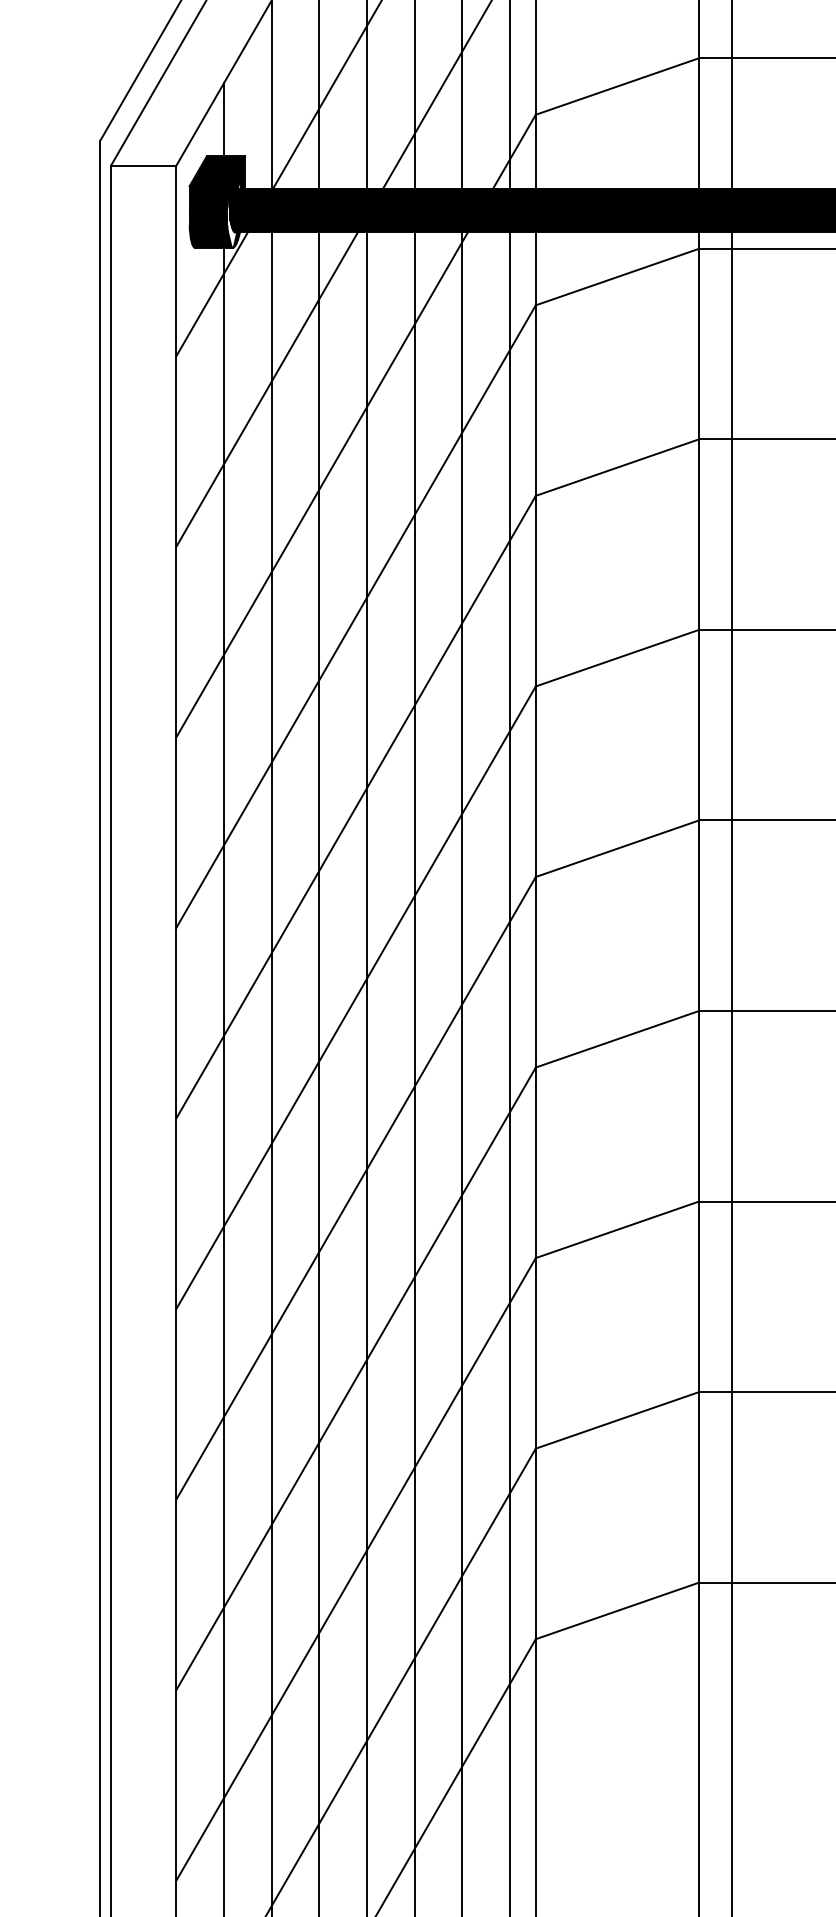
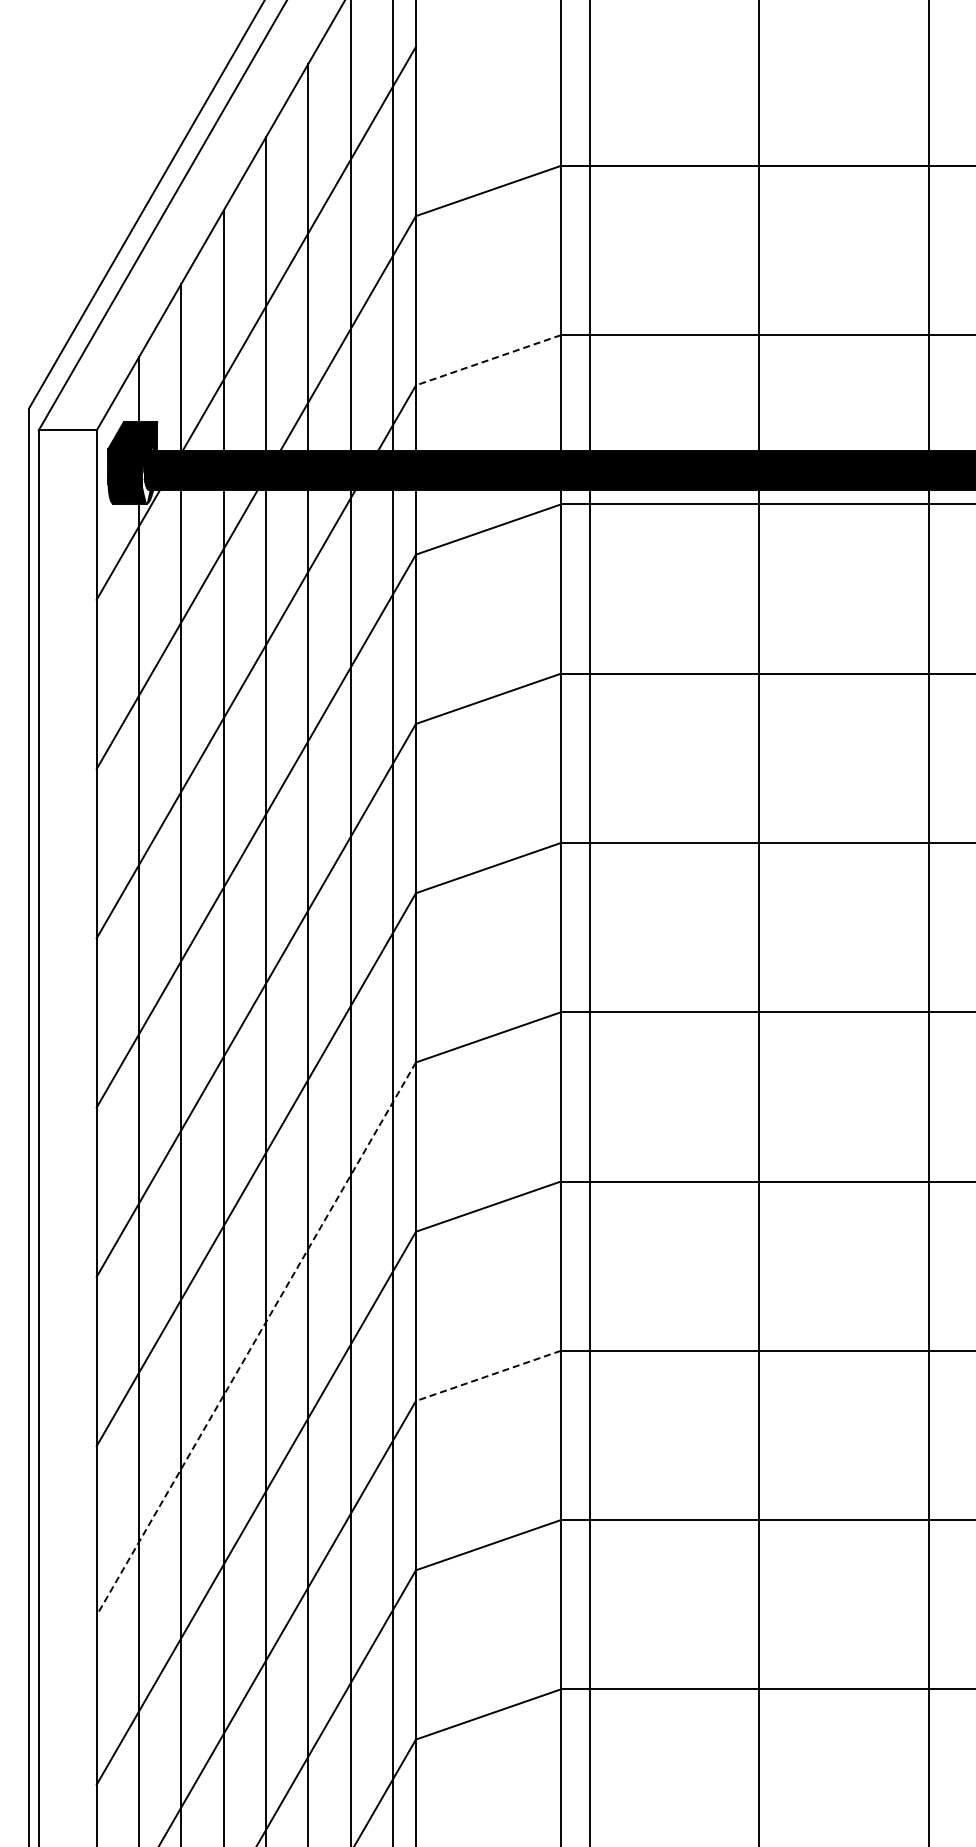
line: (617, 86) -> (488, 360), solid -> dashed
line: (356, 1188) -> (256, 1339), solid -> dashed
line: (617, 1229) -> (488, 1375), solid -> dashed

